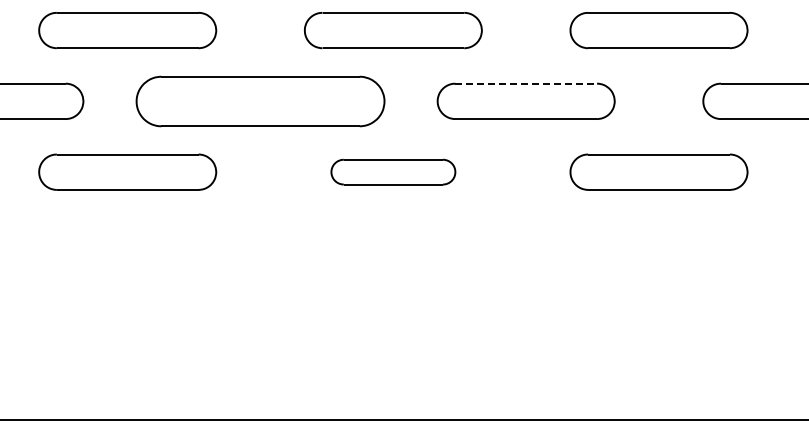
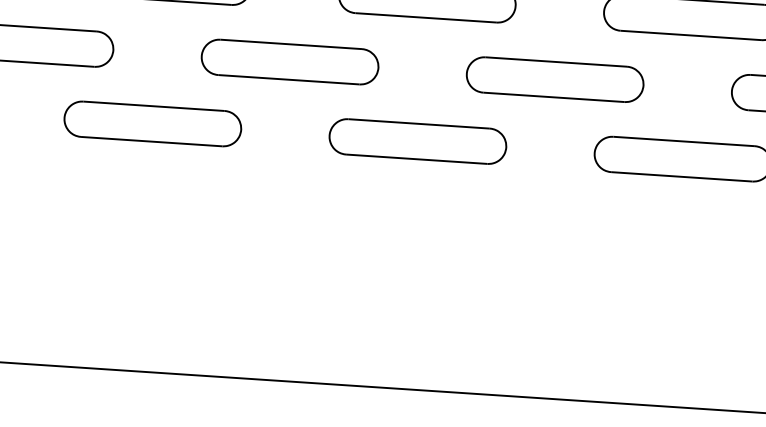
line: (526, 83) -> (556, 61), dashed -> solid
part: (260, 100) -> (290, 61), size x0.71
part: (393, 171) -> (418, 140), size x1.43

